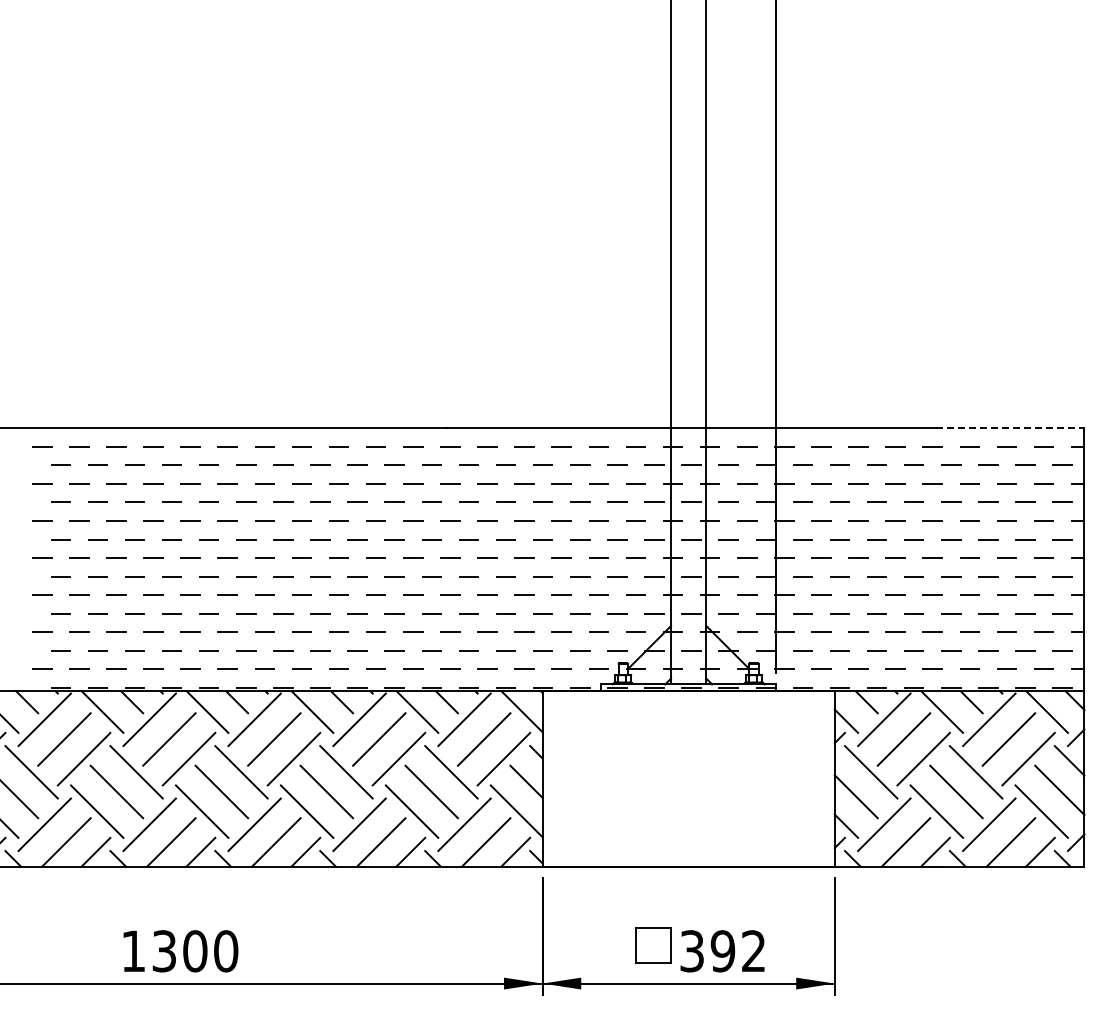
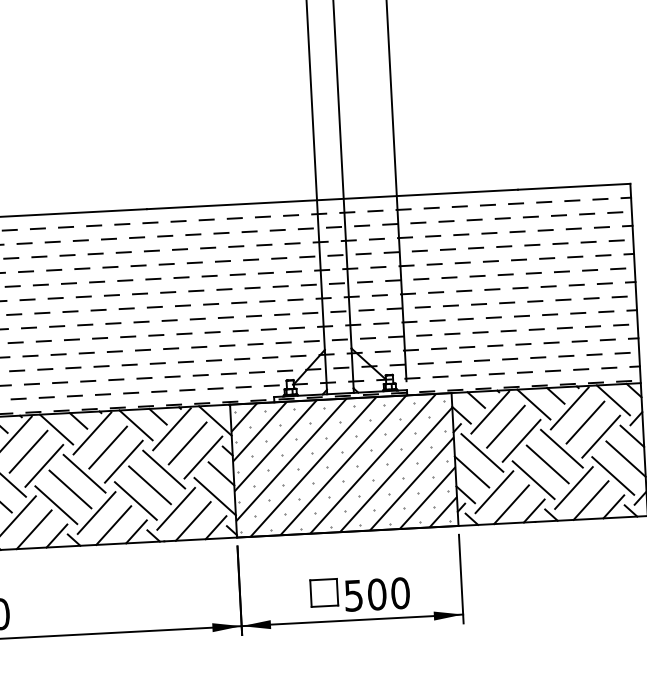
line: (1010, 428) -> (574, 186), dashed -> solid
hatch: (688, 778) -> (344, 464), added
text: (723, 951) -> (377, 594), 392 -> 500

